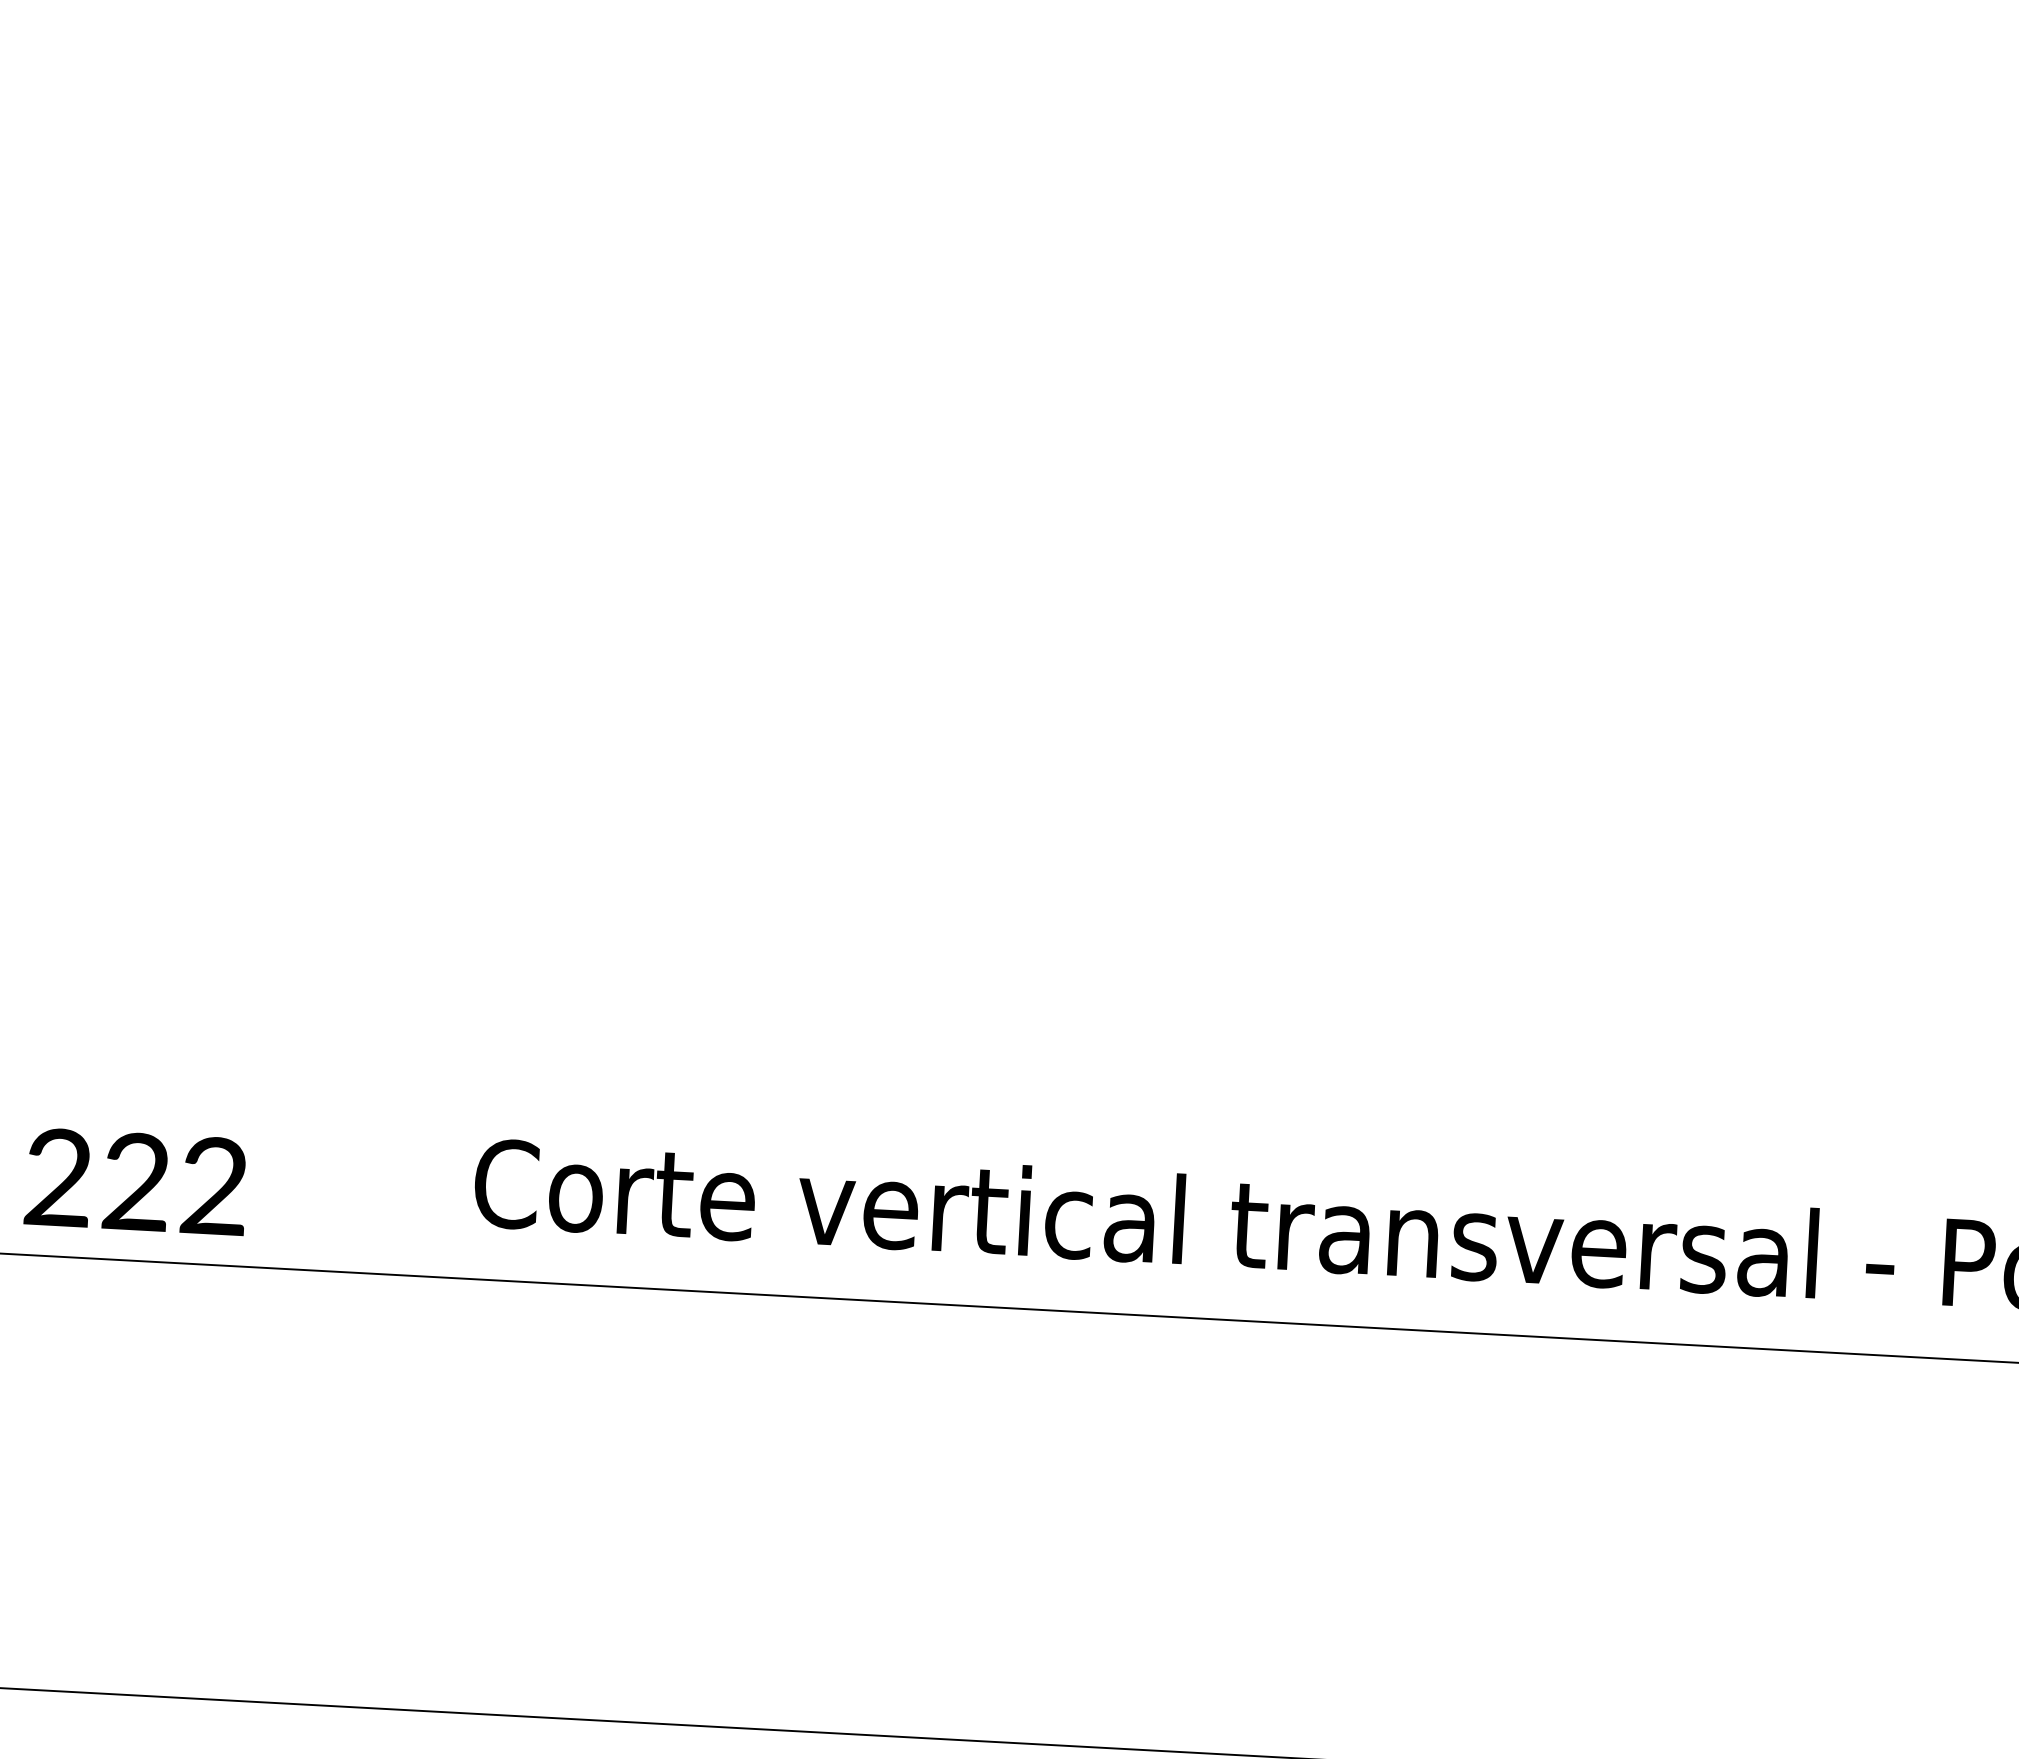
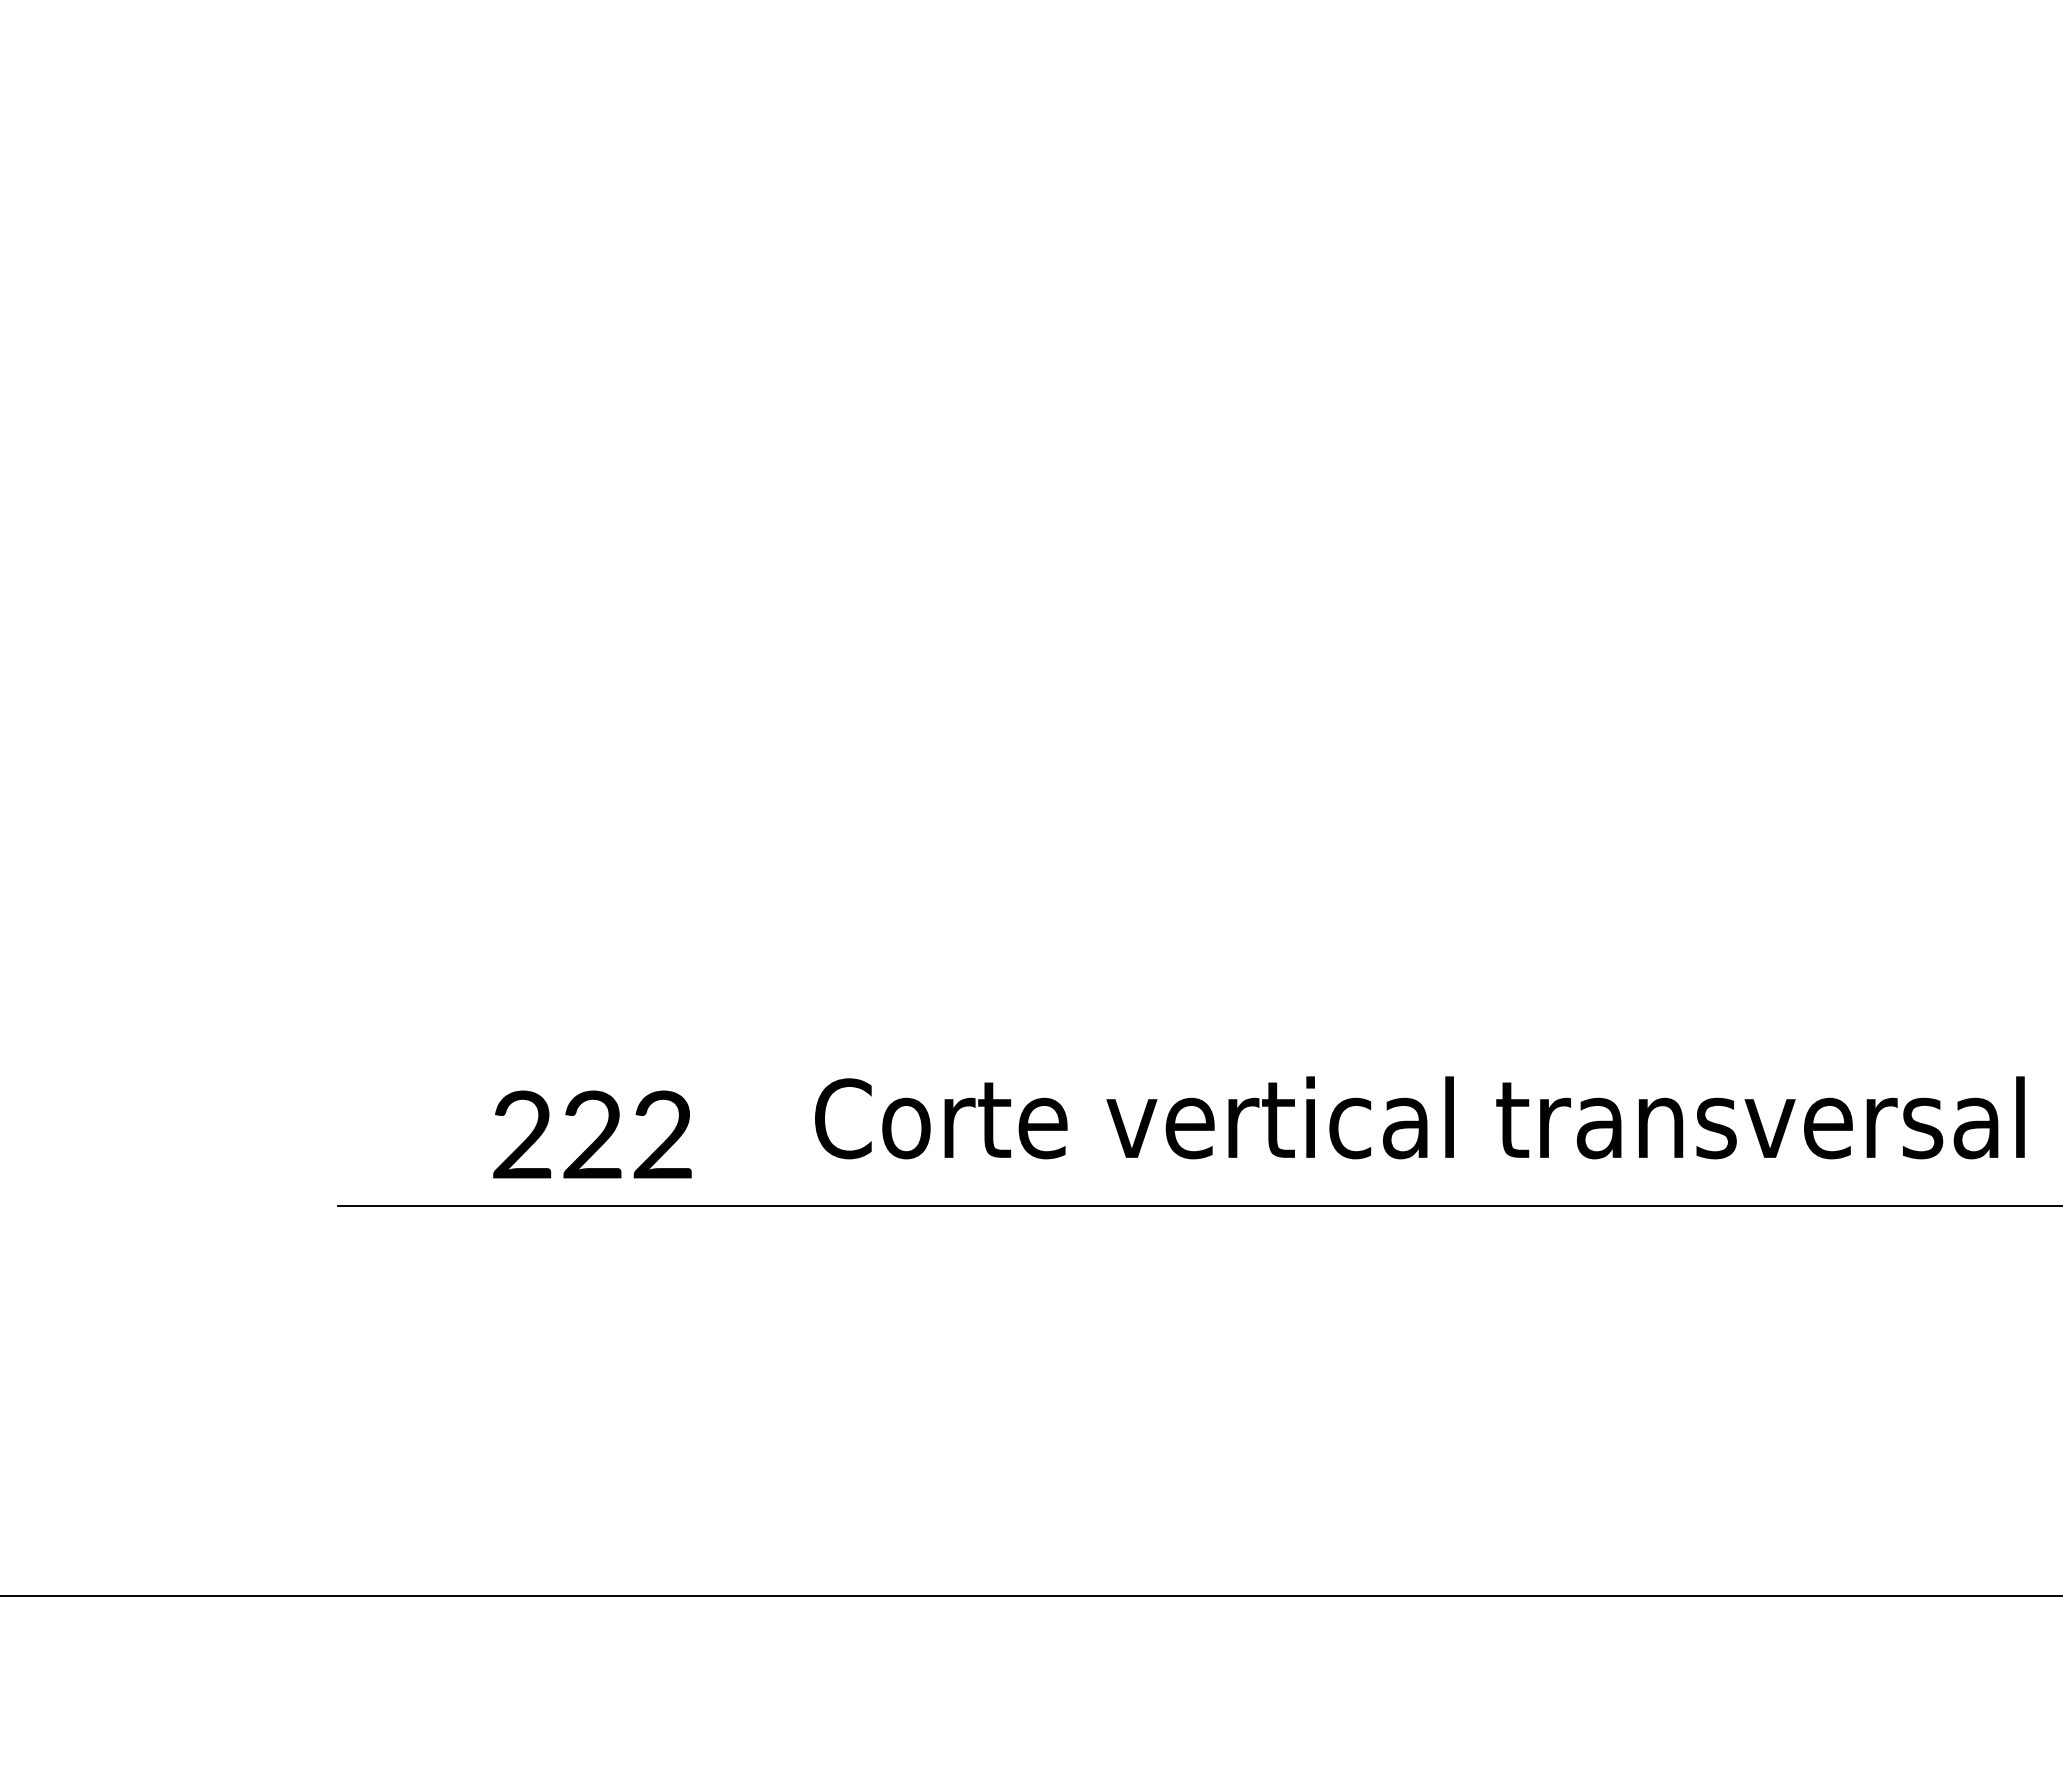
text: (136, 1181) -> (592, 1134), moved

